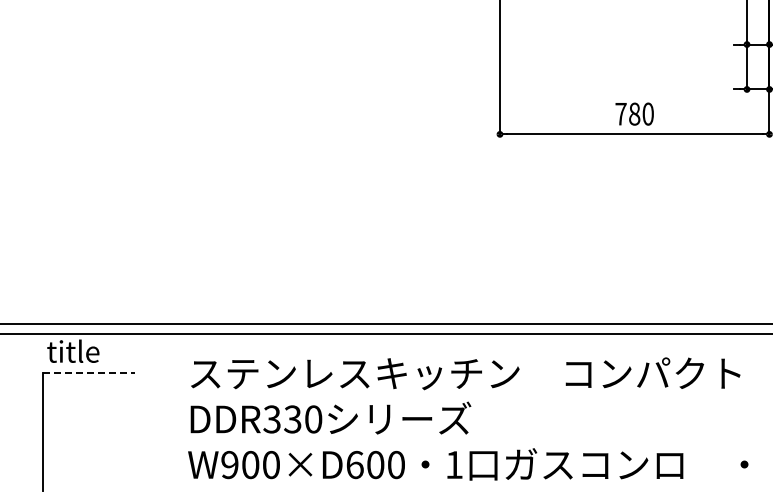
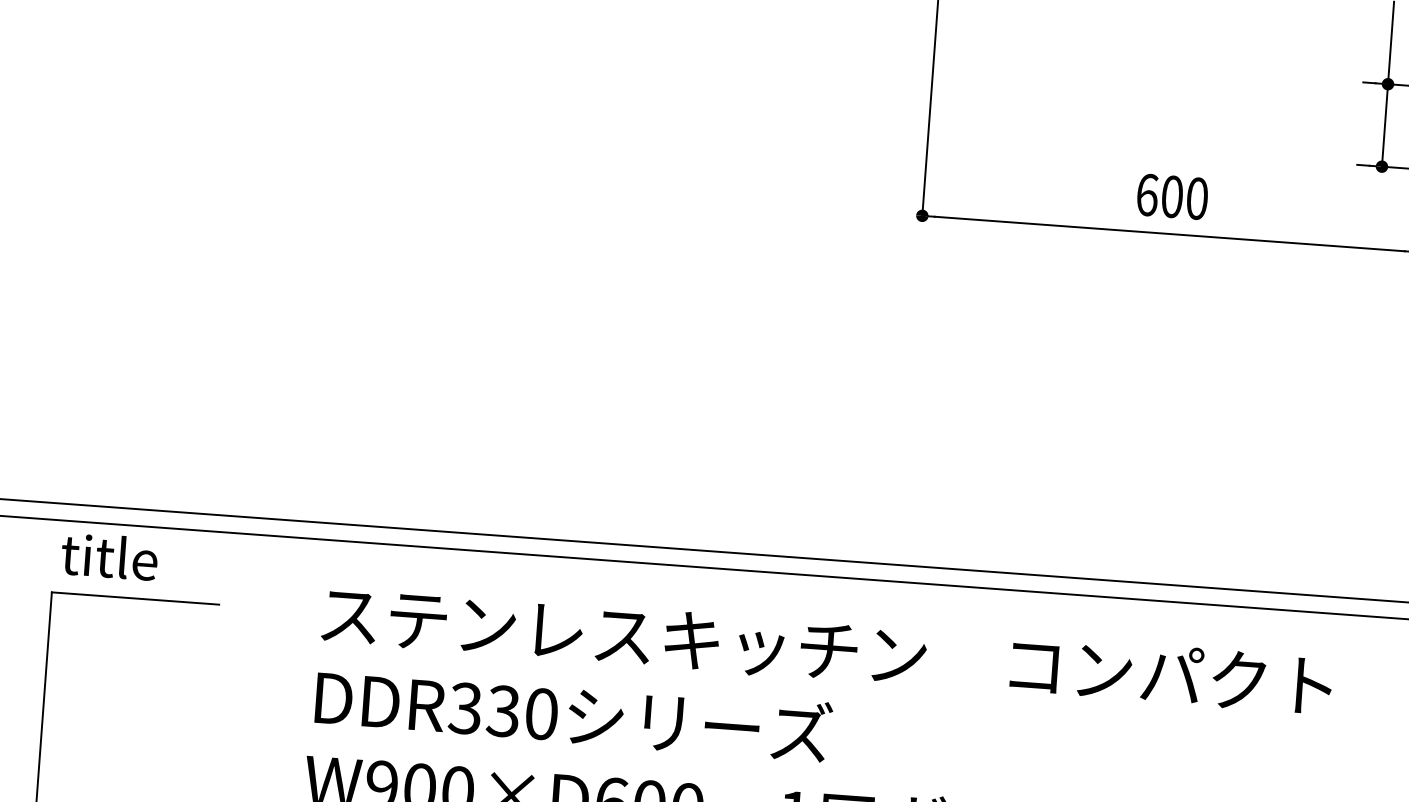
text: (627, 113) -> (1159, 194), 780 -> 600
line: (88, 372) -> (134, 597), dashed -> solid

